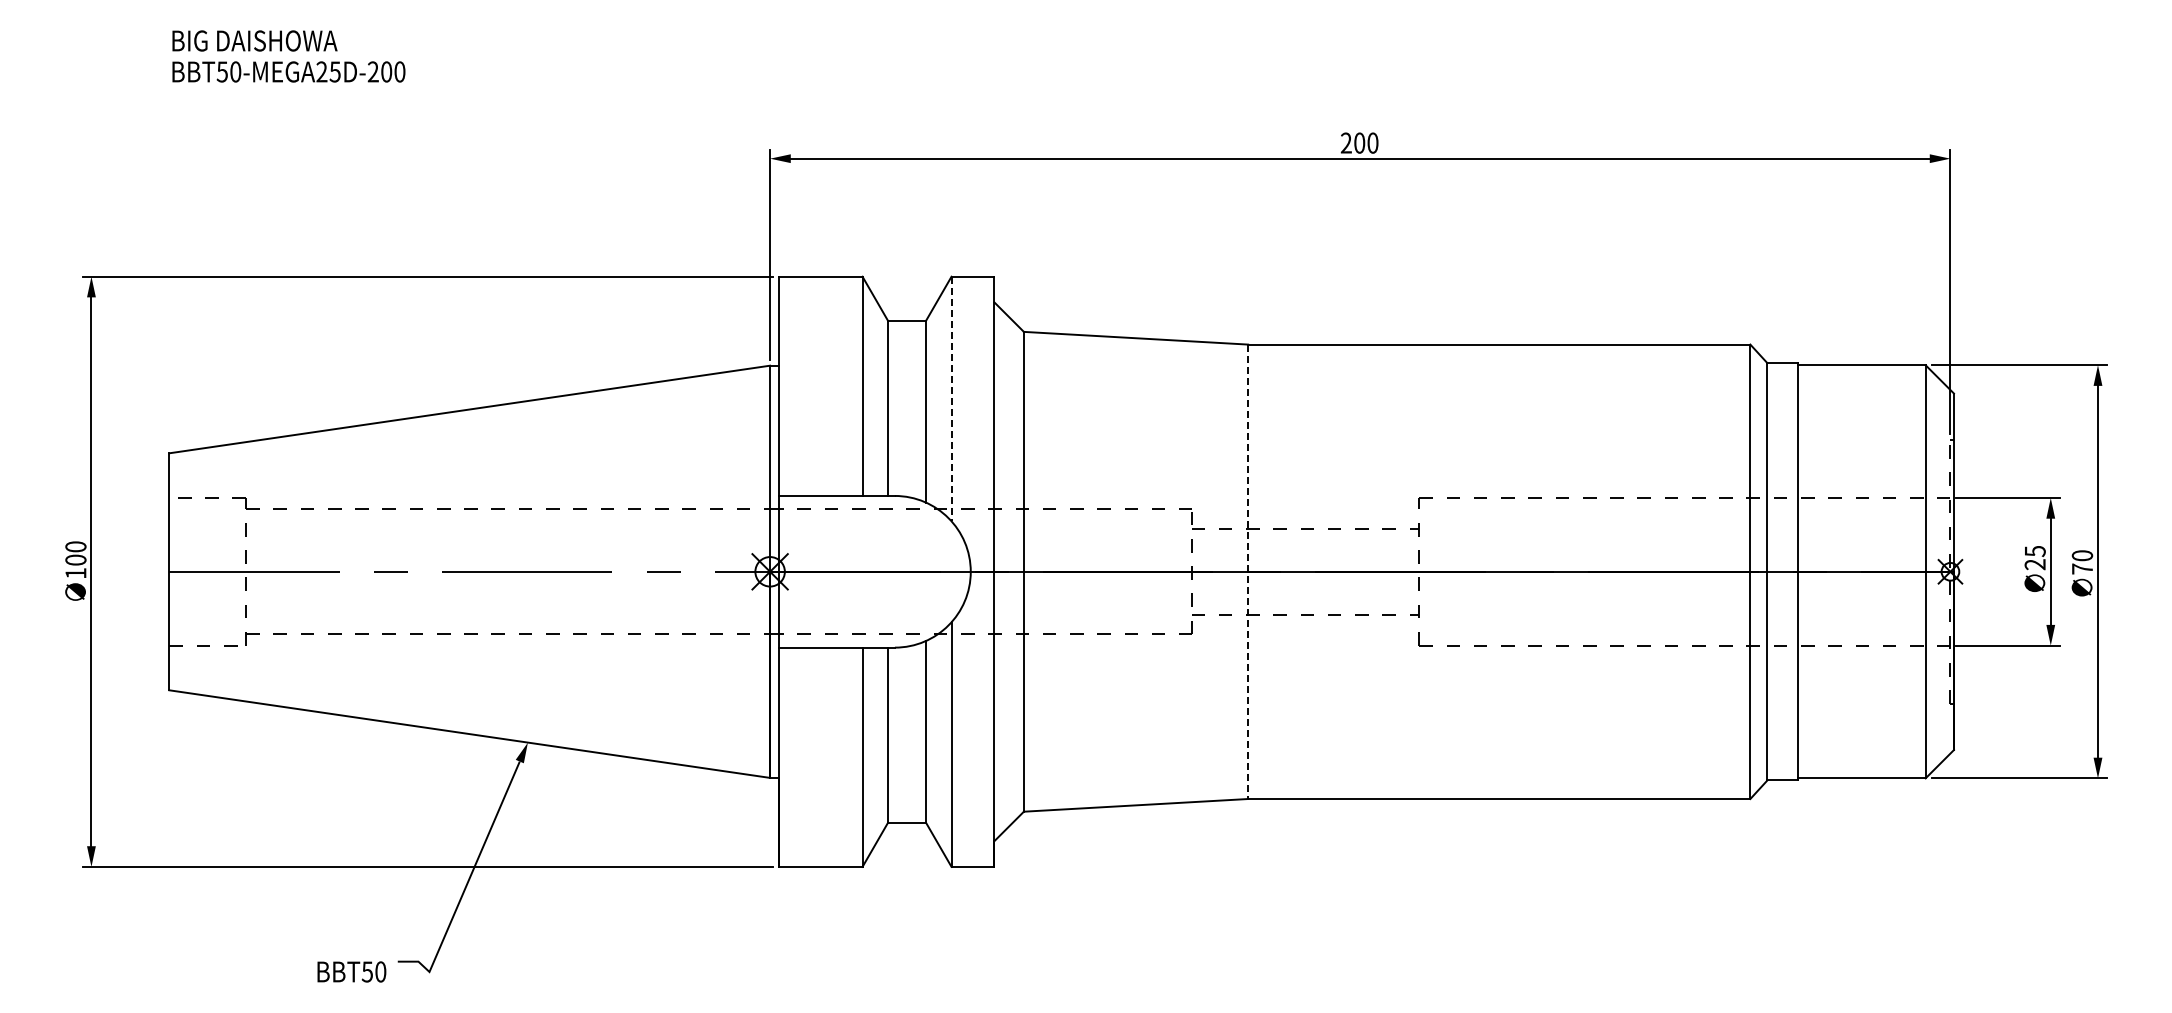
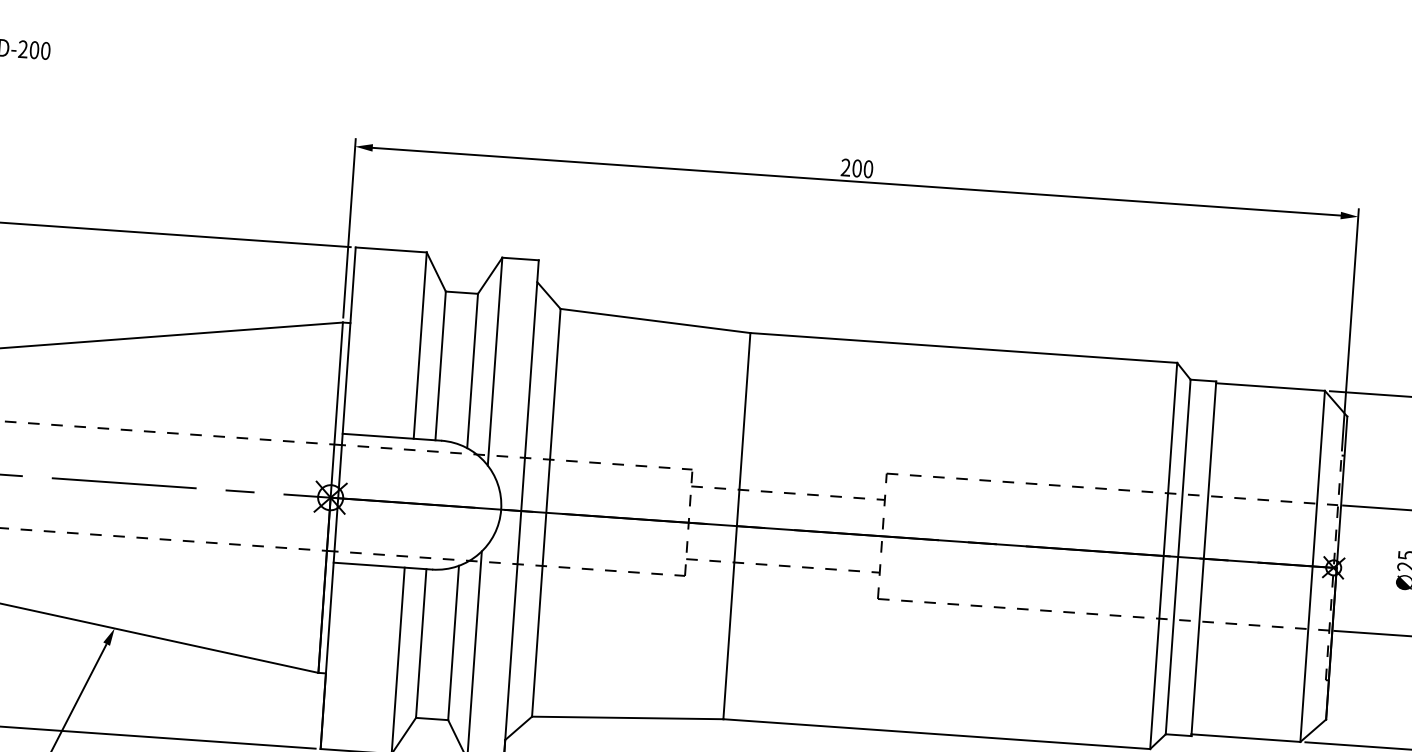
line: (951, 399) -> (495, 362), dashed -> solid
line: (1248, 572) -> (737, 526), dashed -> solid

